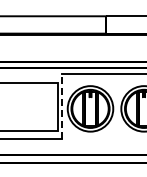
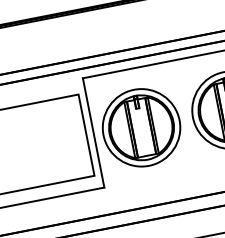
line: (62, 106) -> (93, 133), dashed -> solid

